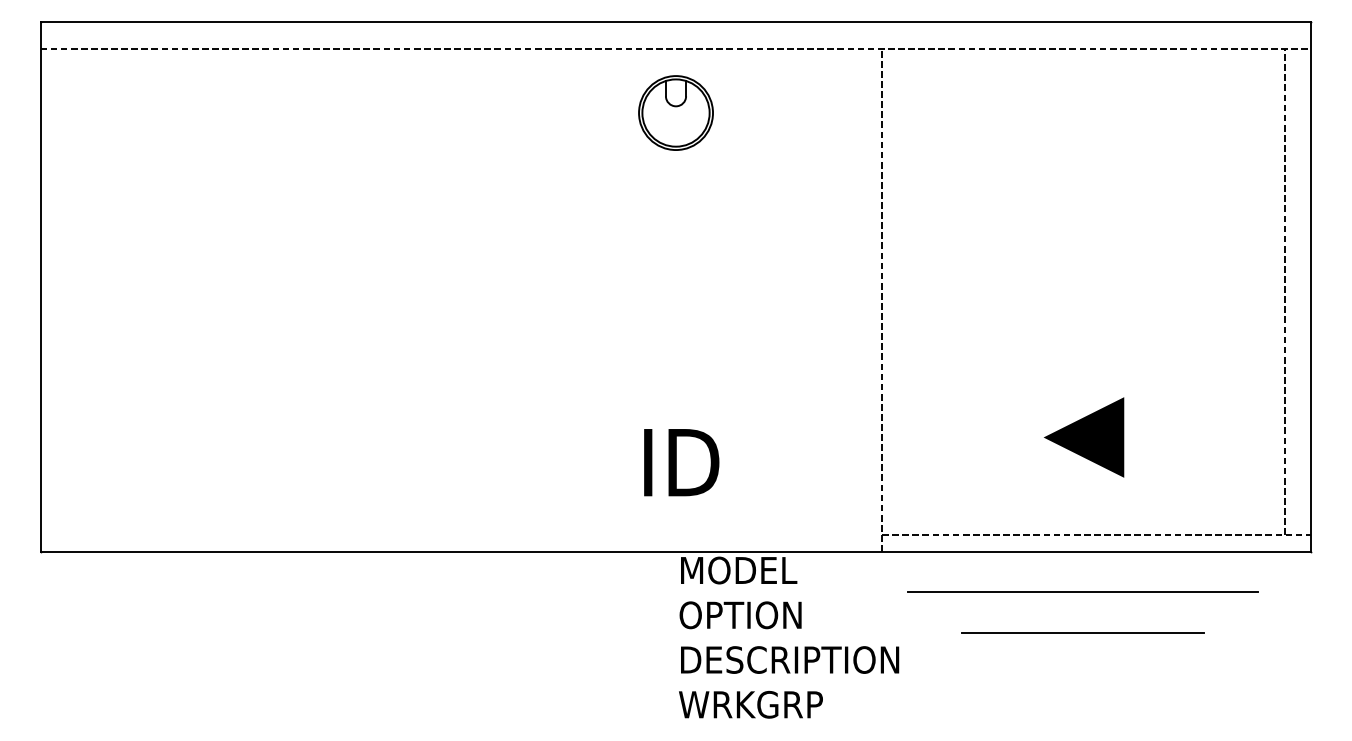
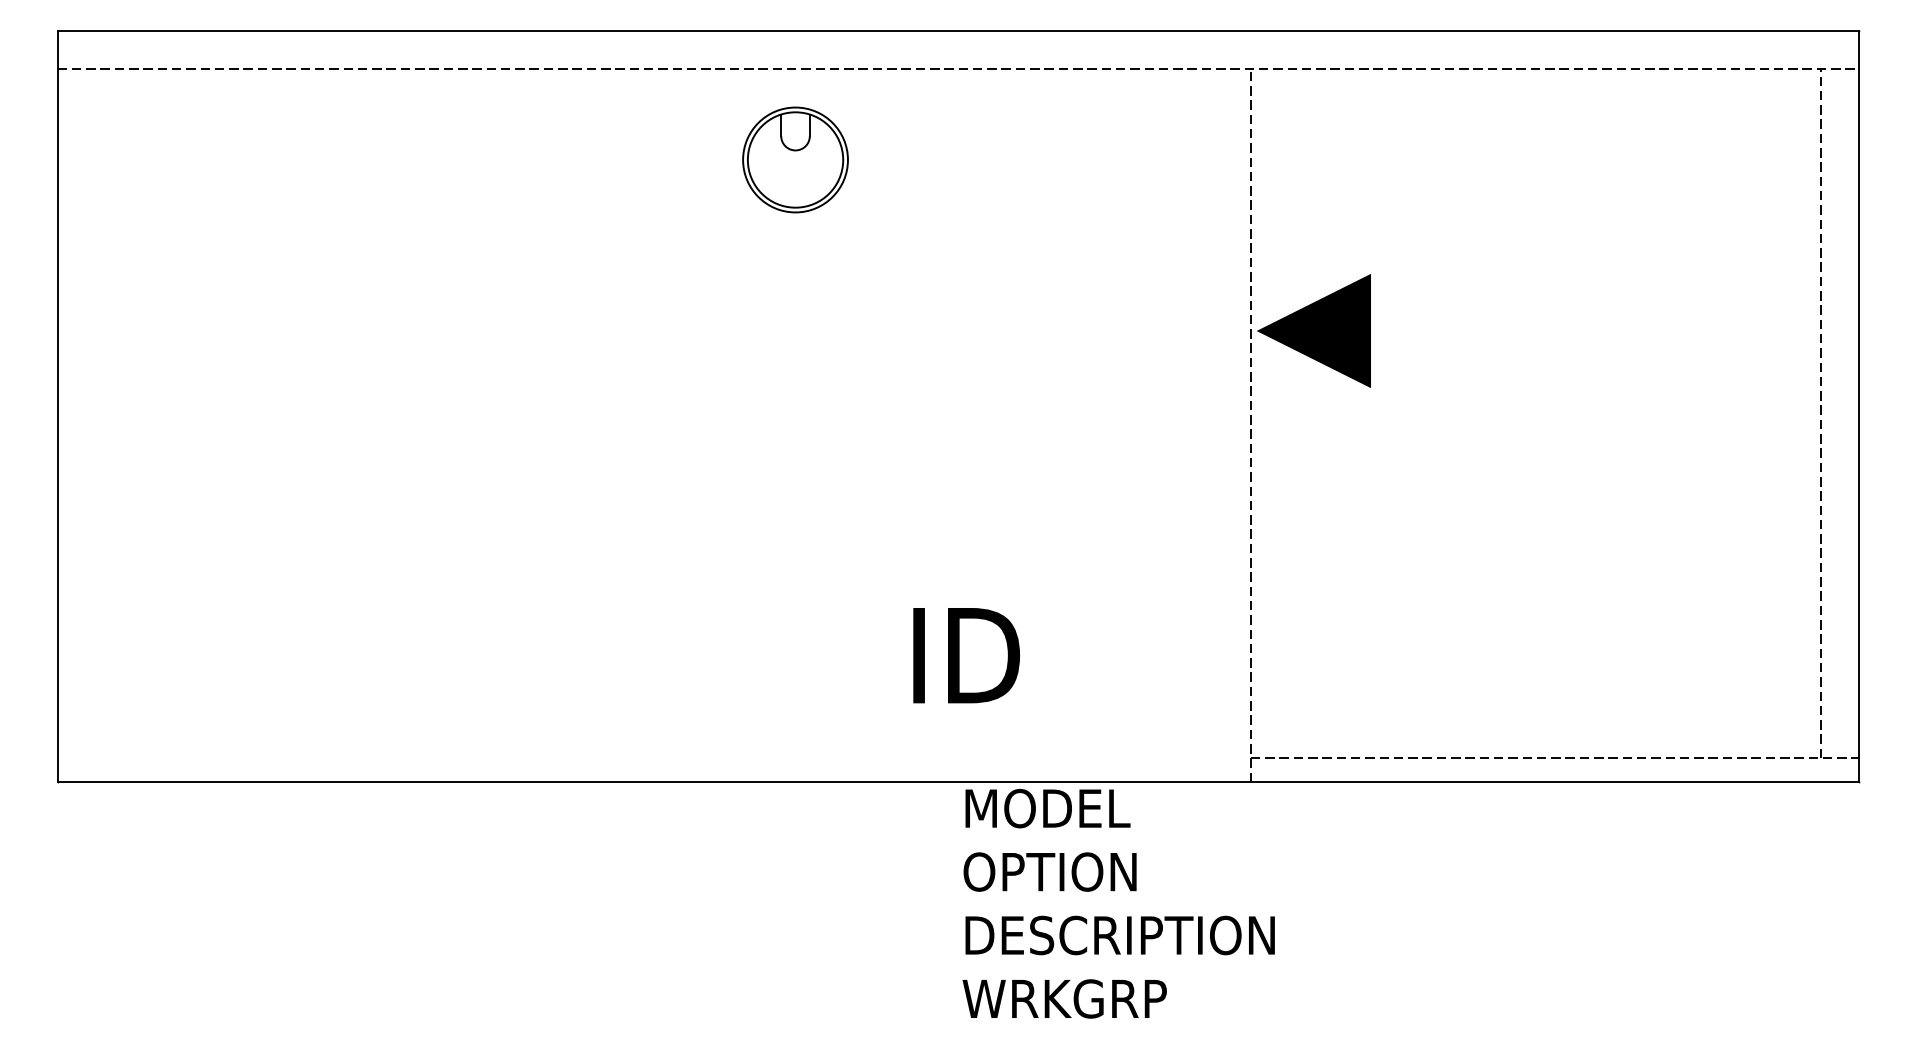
part: (676, 112) -> (795, 159), moved
line: (1083, 437) -> (1313, 330), moved
line: (1082, 592) -> (1535, 839), removed
line: (1082, 632) -> (1535, 896), removed

